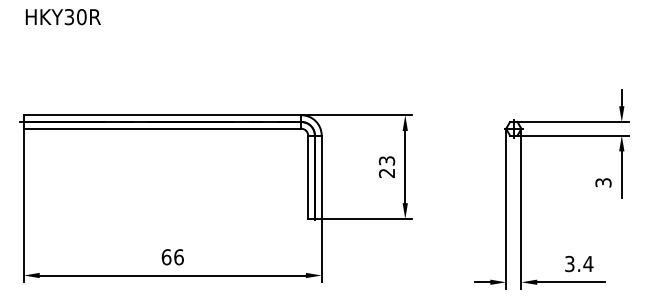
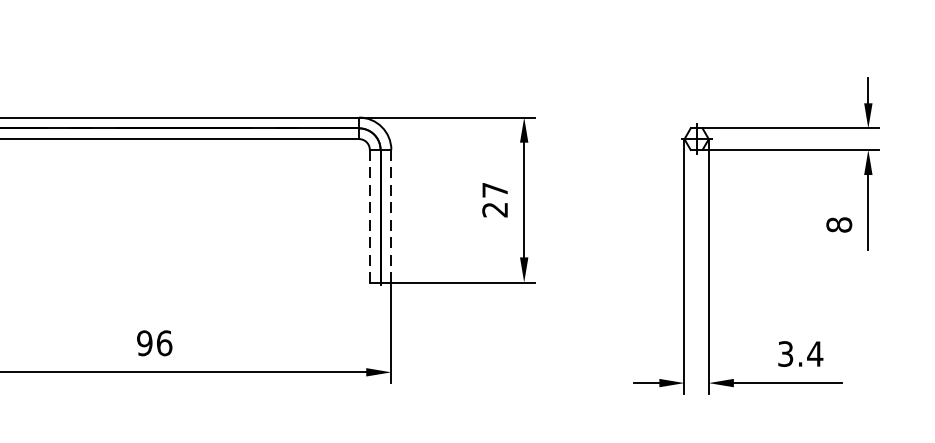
text: (386, 160) -> (494, 189), 23 -> 27
line: (308, 177) -> (370, 216), solid -> dashed
line: (321, 177) -> (391, 216), solid -> dashed
text: (603, 182) -> (839, 224), 3 -> 8
text: (166, 257) -> (144, 343), 66 -> 96

